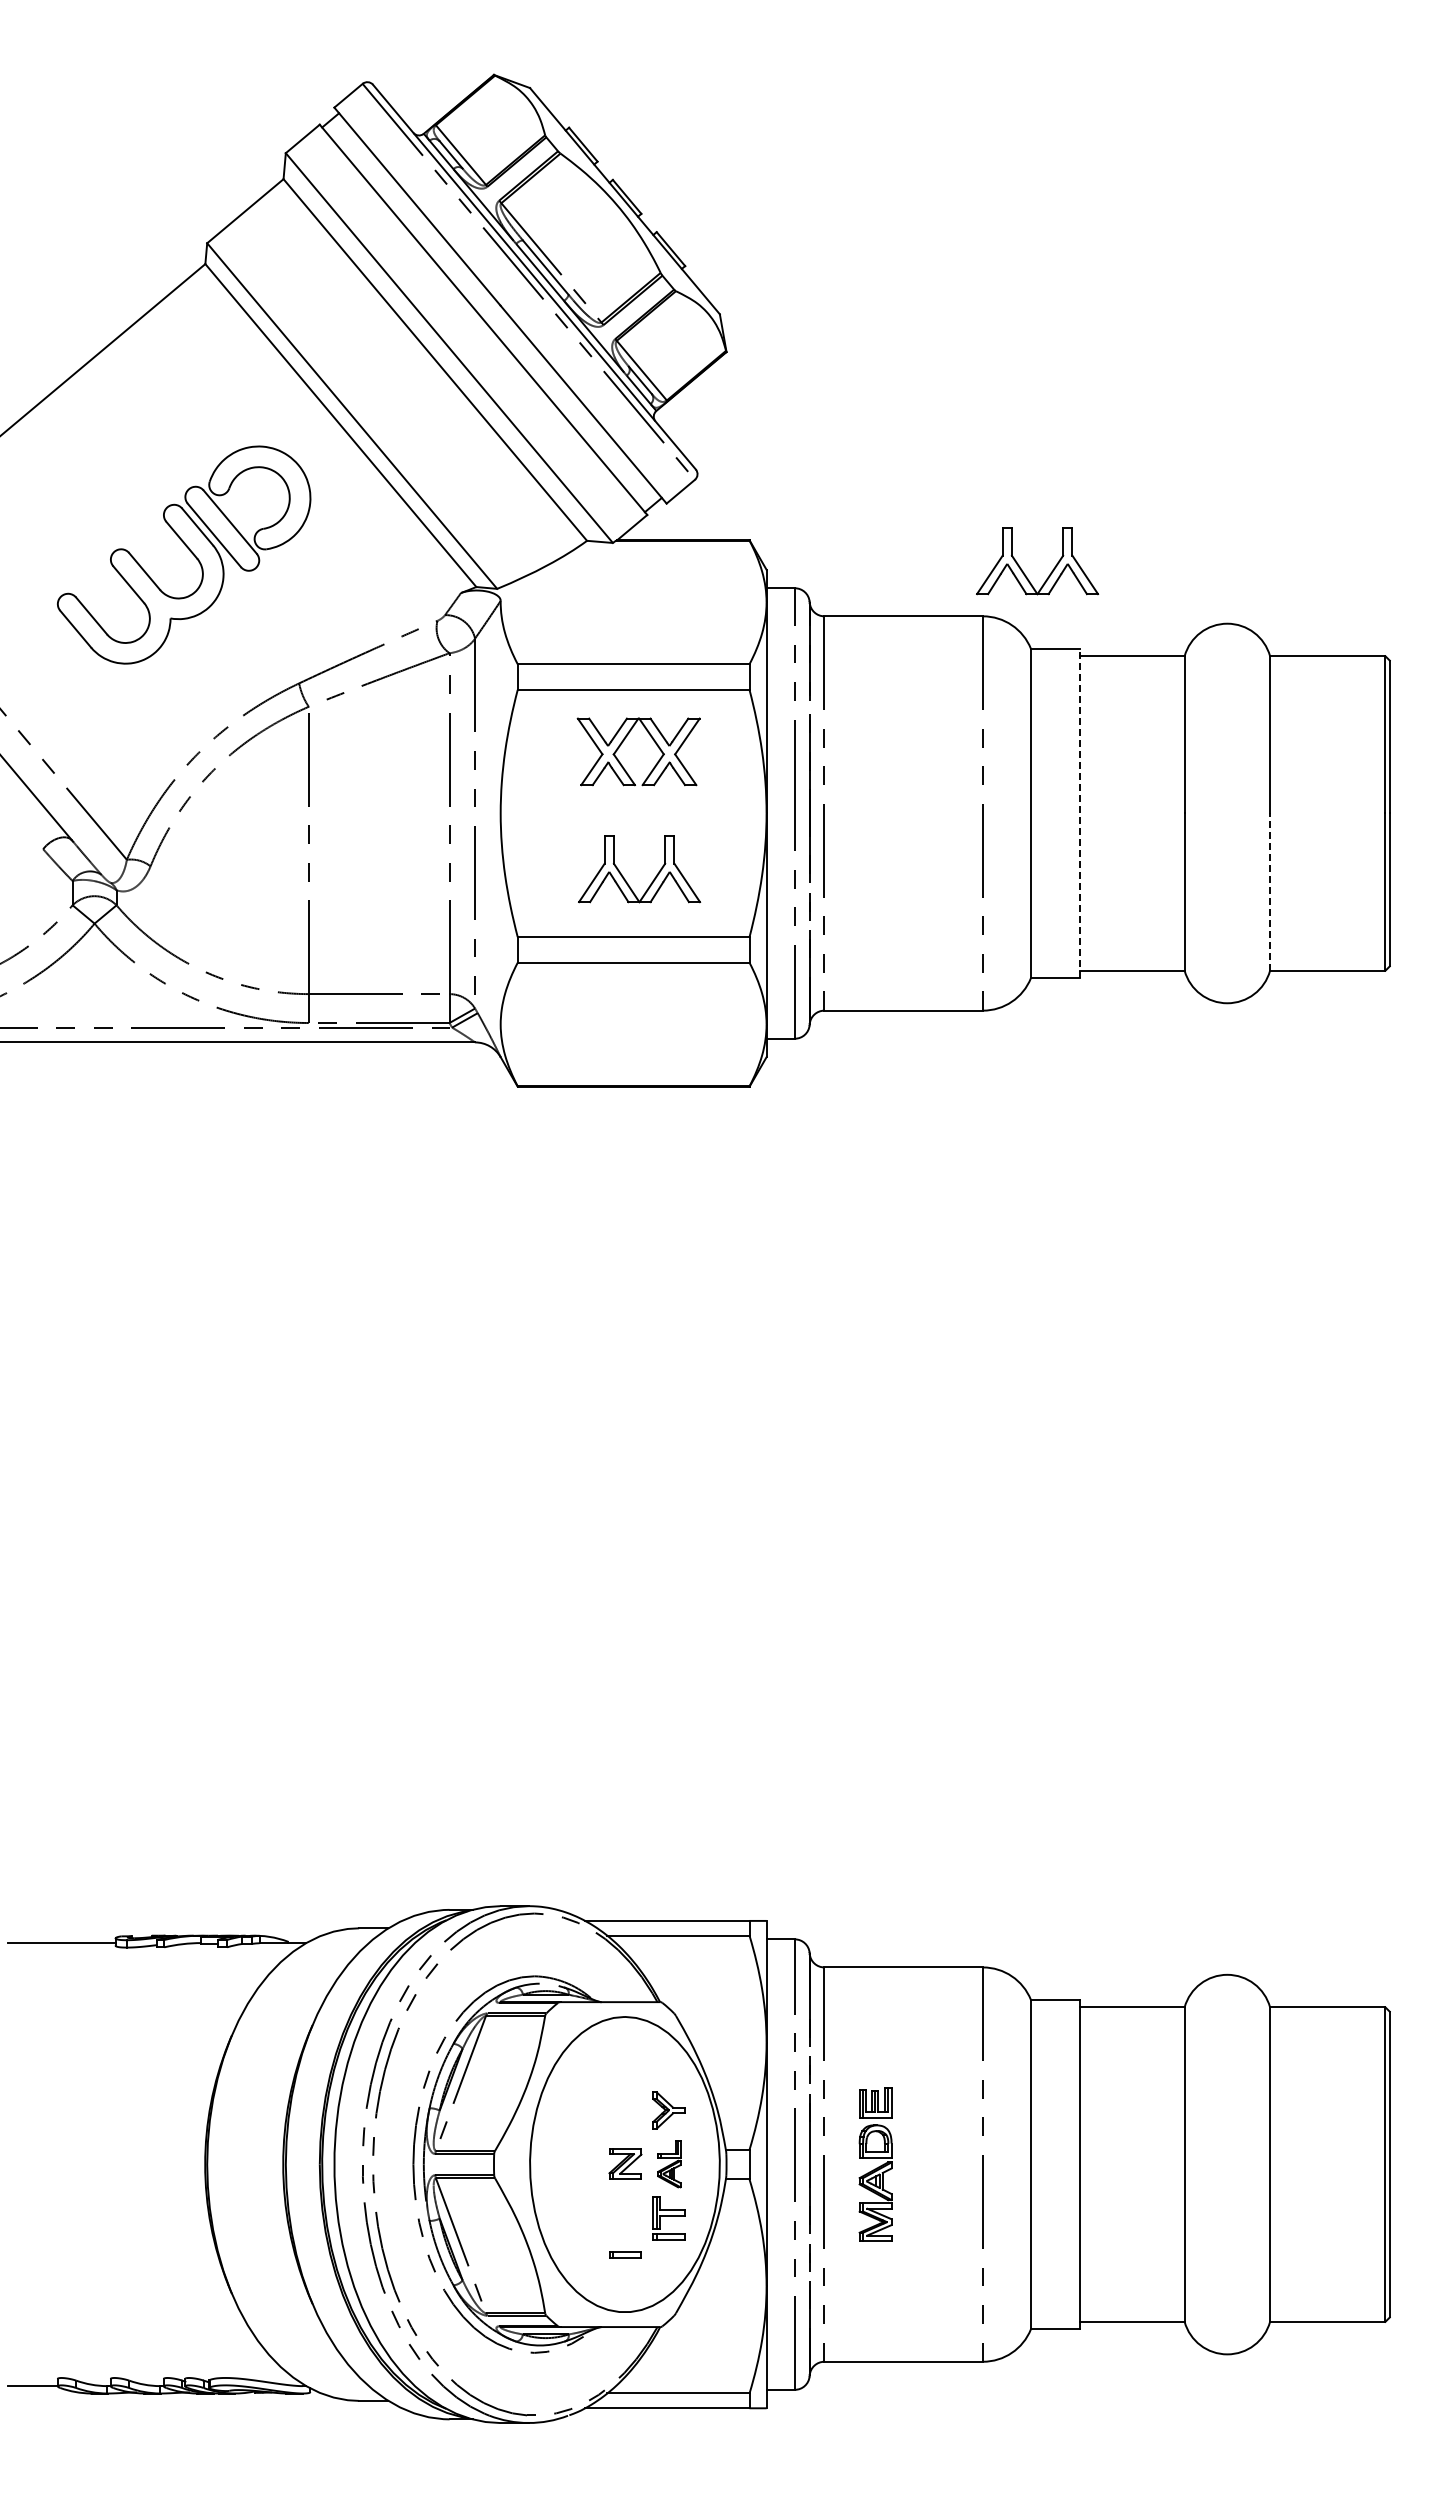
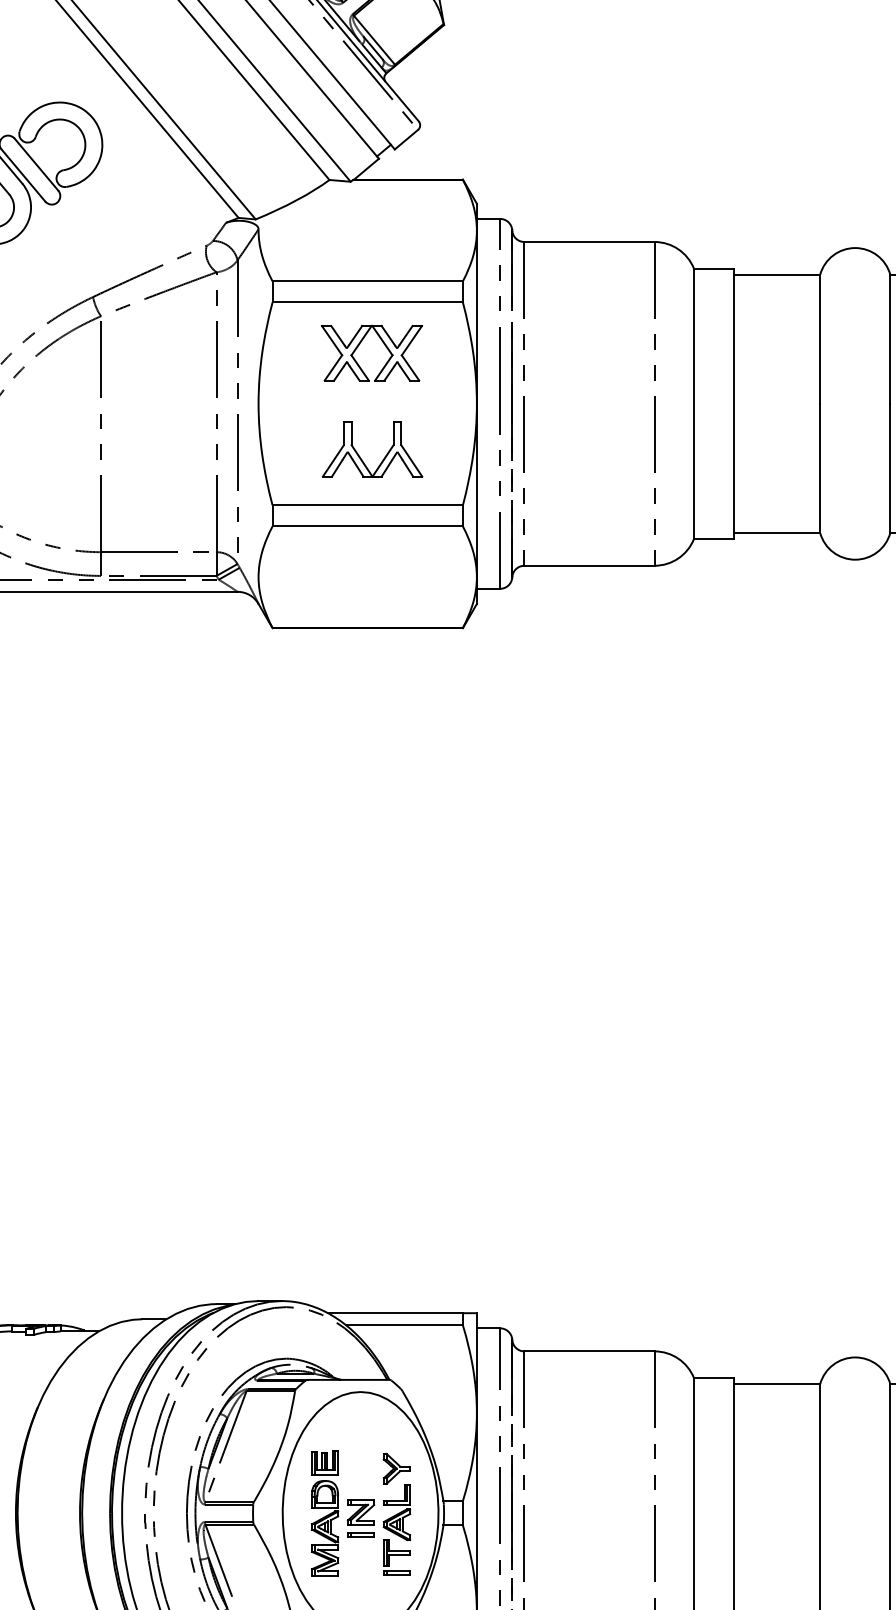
part: (1022, 569) -> (687, 203), removed
line: (1079, 813) -> (733, 403), dashed -> solid
line: (1270, 892) -> (890, 468), dashed -> solid
part: (669, 2163) -> (397, 1512), size x1.43
part: (875, 2164) -> (324, 1513), moved
part: (625, 2254) -> (361, 1534), moved

